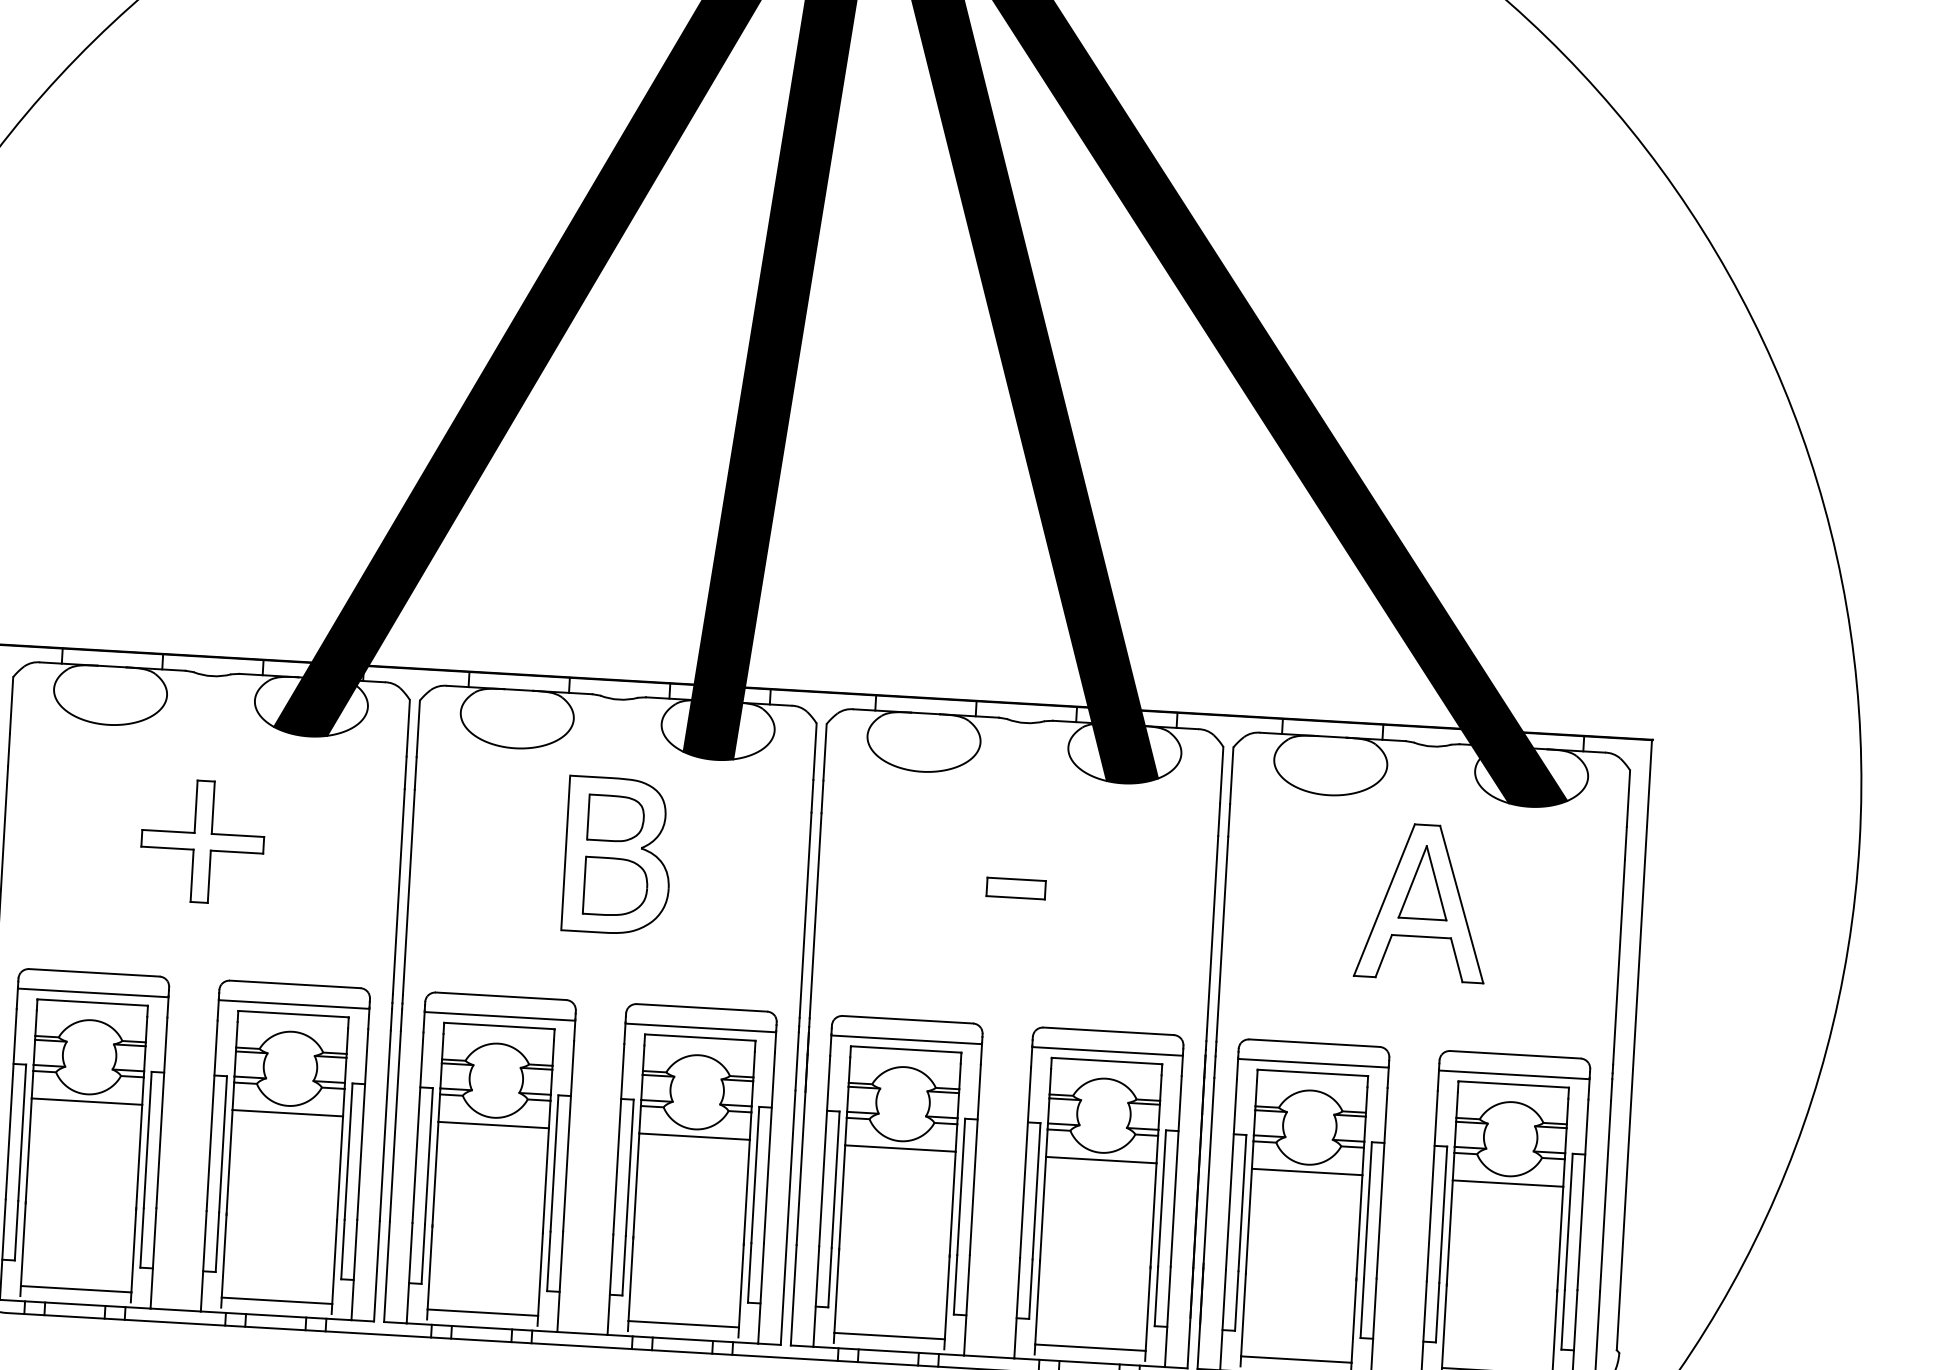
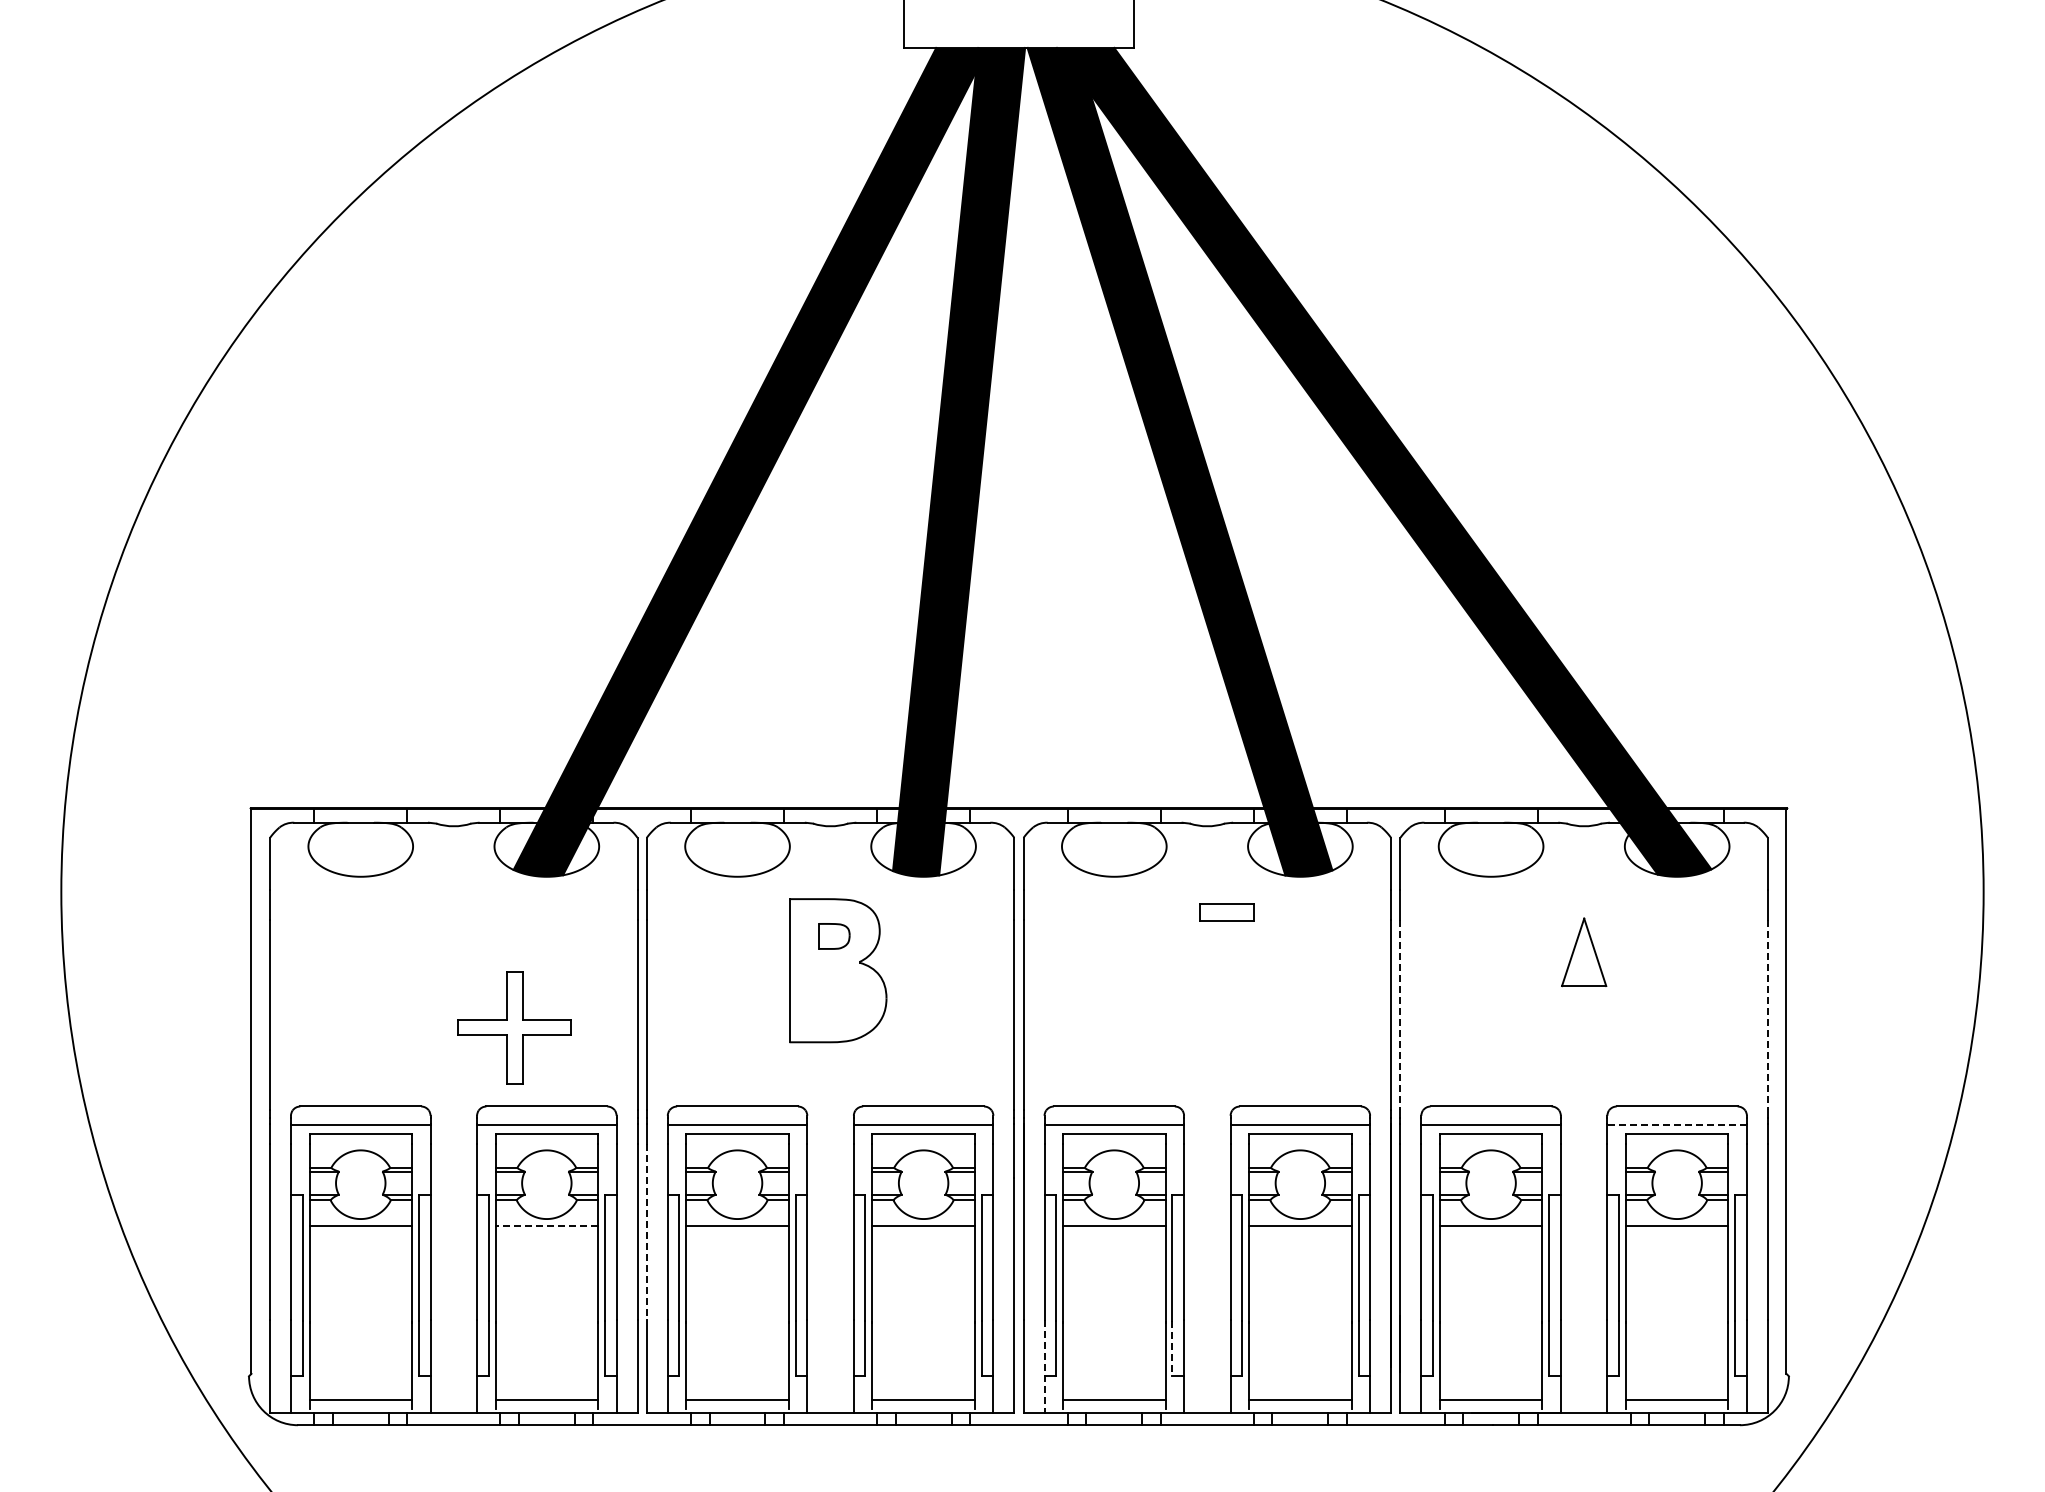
part: (616, 818) -> (834, 936), size x0.6
part: (202, 841) -> (514, 1027), moved
part: (615, 887) -> (837, 999), removed
part: (1015, 888) -> (1226, 912), moved
part: (1422, 902) -> (1583, 970), removed
line: (1222, 939) -> (1400, 1015), solid -> dashed
line: (1618, 962) -> (1767, 1015), solid -> dashed
line: (1514, 1075) -> (1677, 1125), solid -> dashed
line: (287, 1112) -> (546, 1225), solid -> dashed
line: (395, 1126) -> (646, 1232), solid -> dashed
line: (955, 1284) -> (1172, 1348), solid -> dashed
line: (816, 1296) -> (1044, 1366), solid -> dashed

